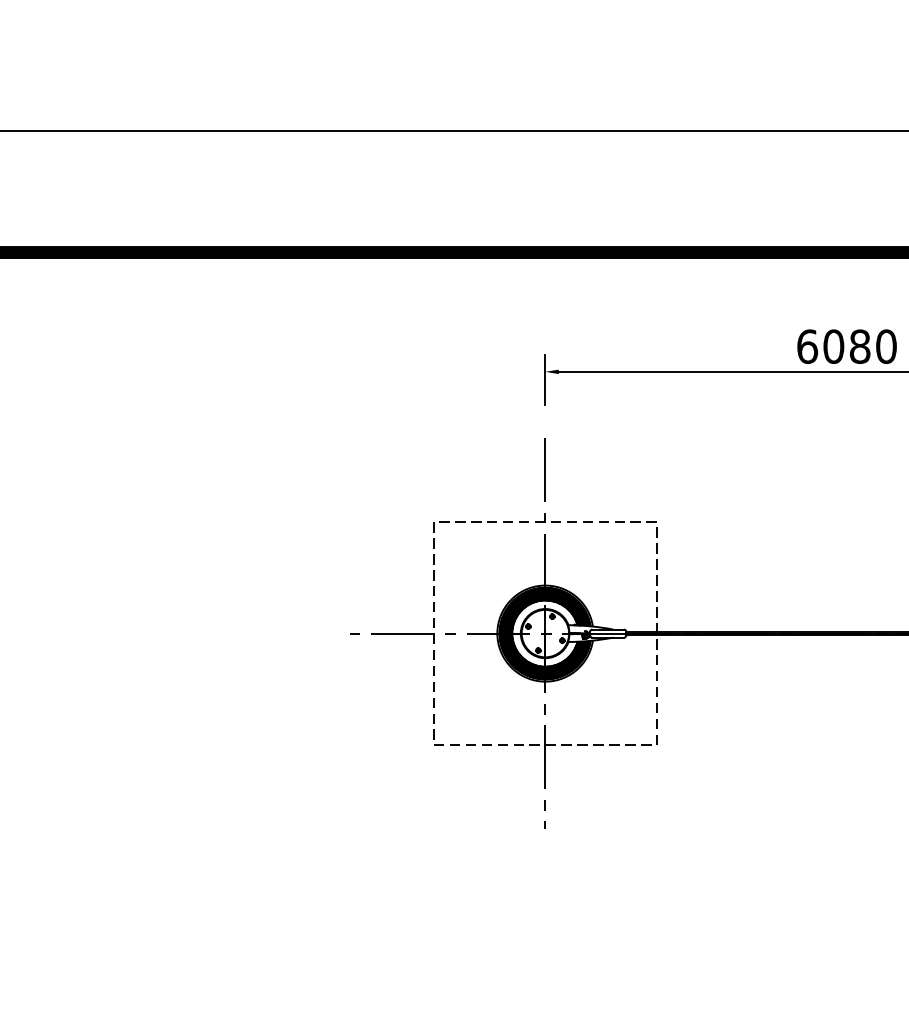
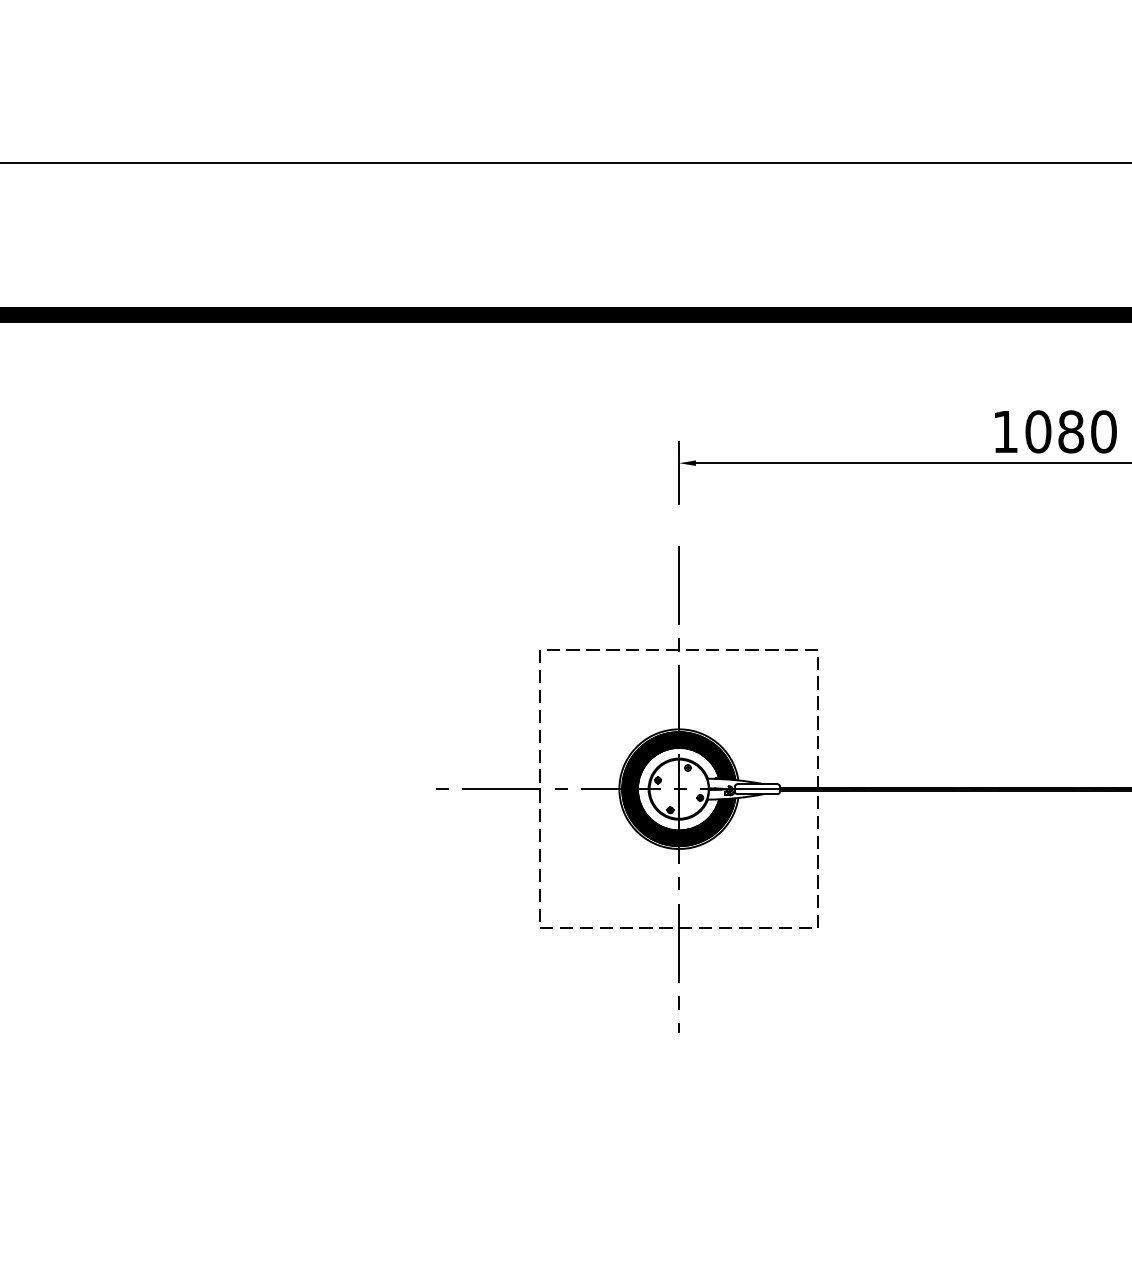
text: (807, 346) -> (1005, 431), 6080 -> 1080

